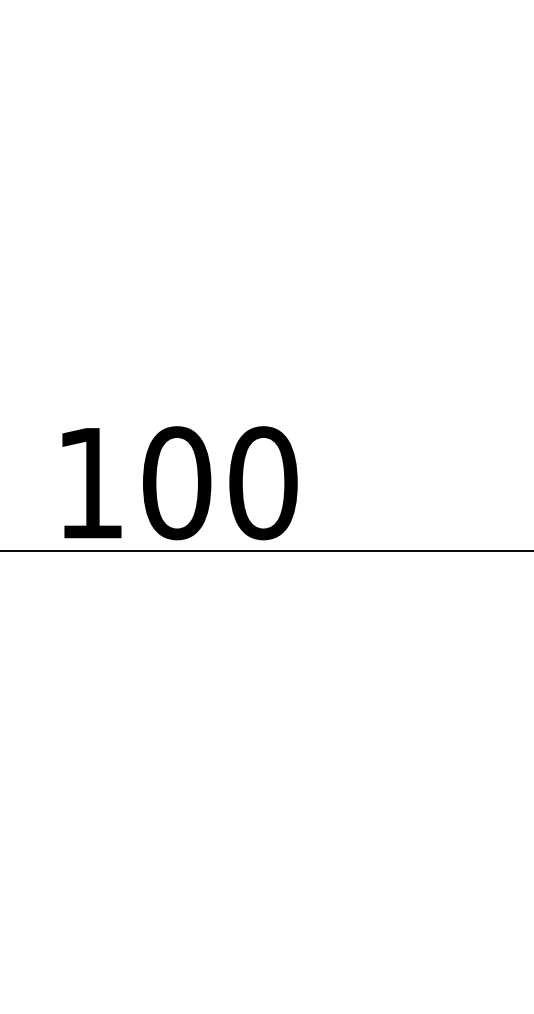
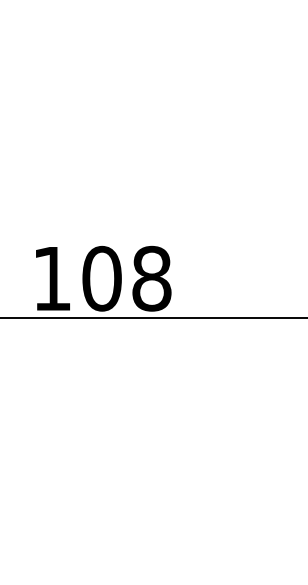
text: (262, 482) -> (151, 278), 100 -> 108

